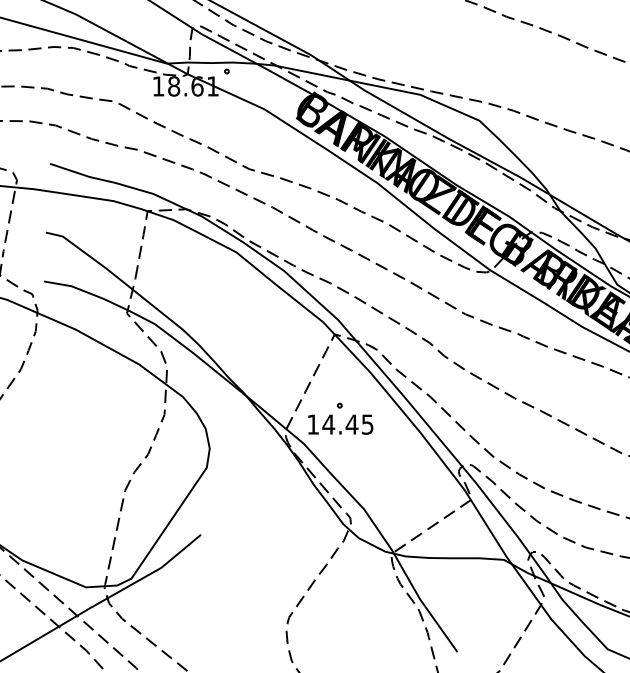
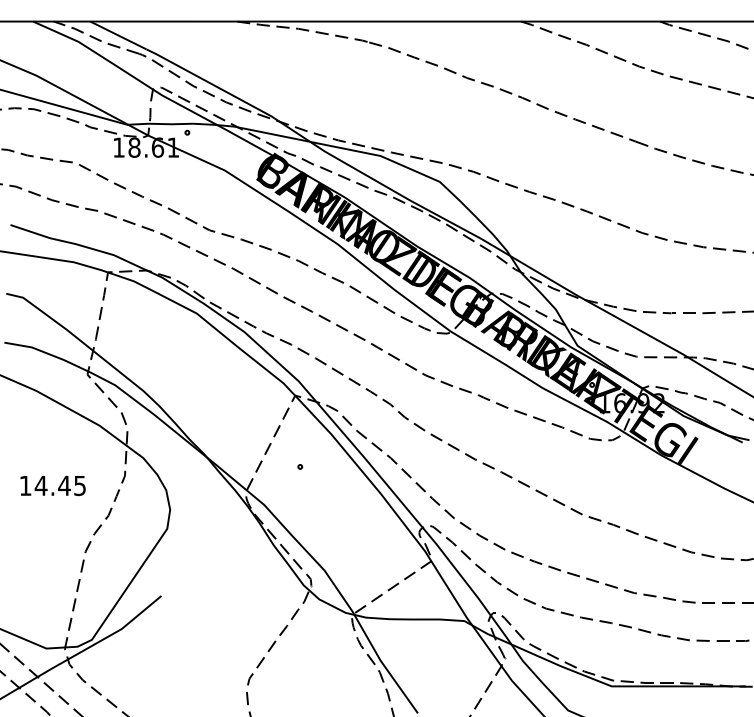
text: (340, 425) -> (52, 486), moved

